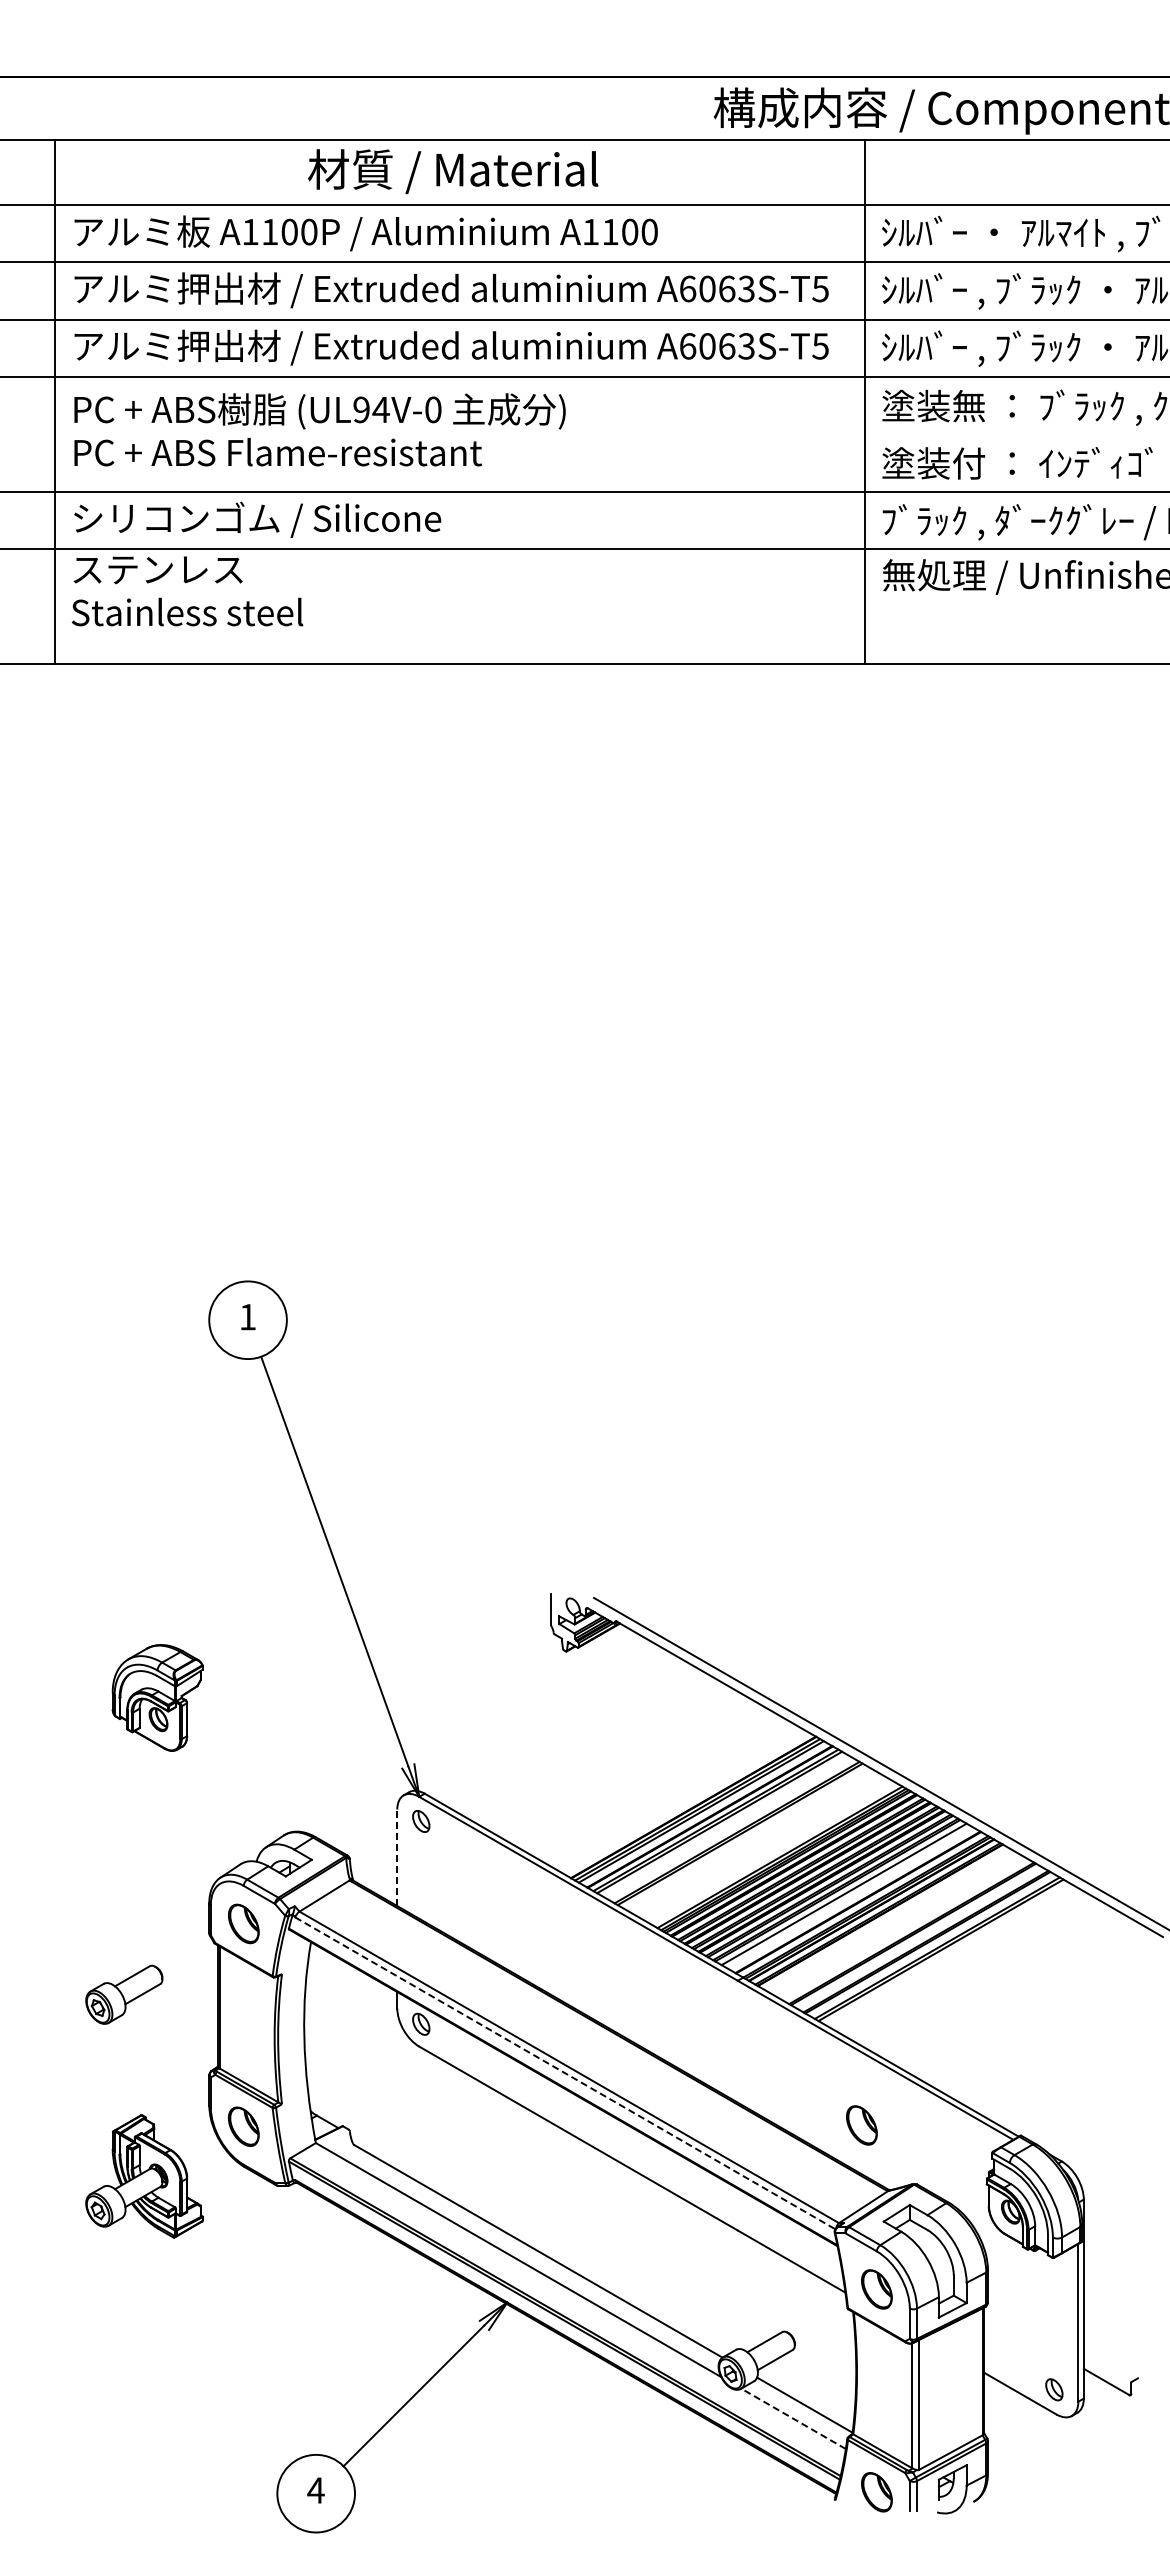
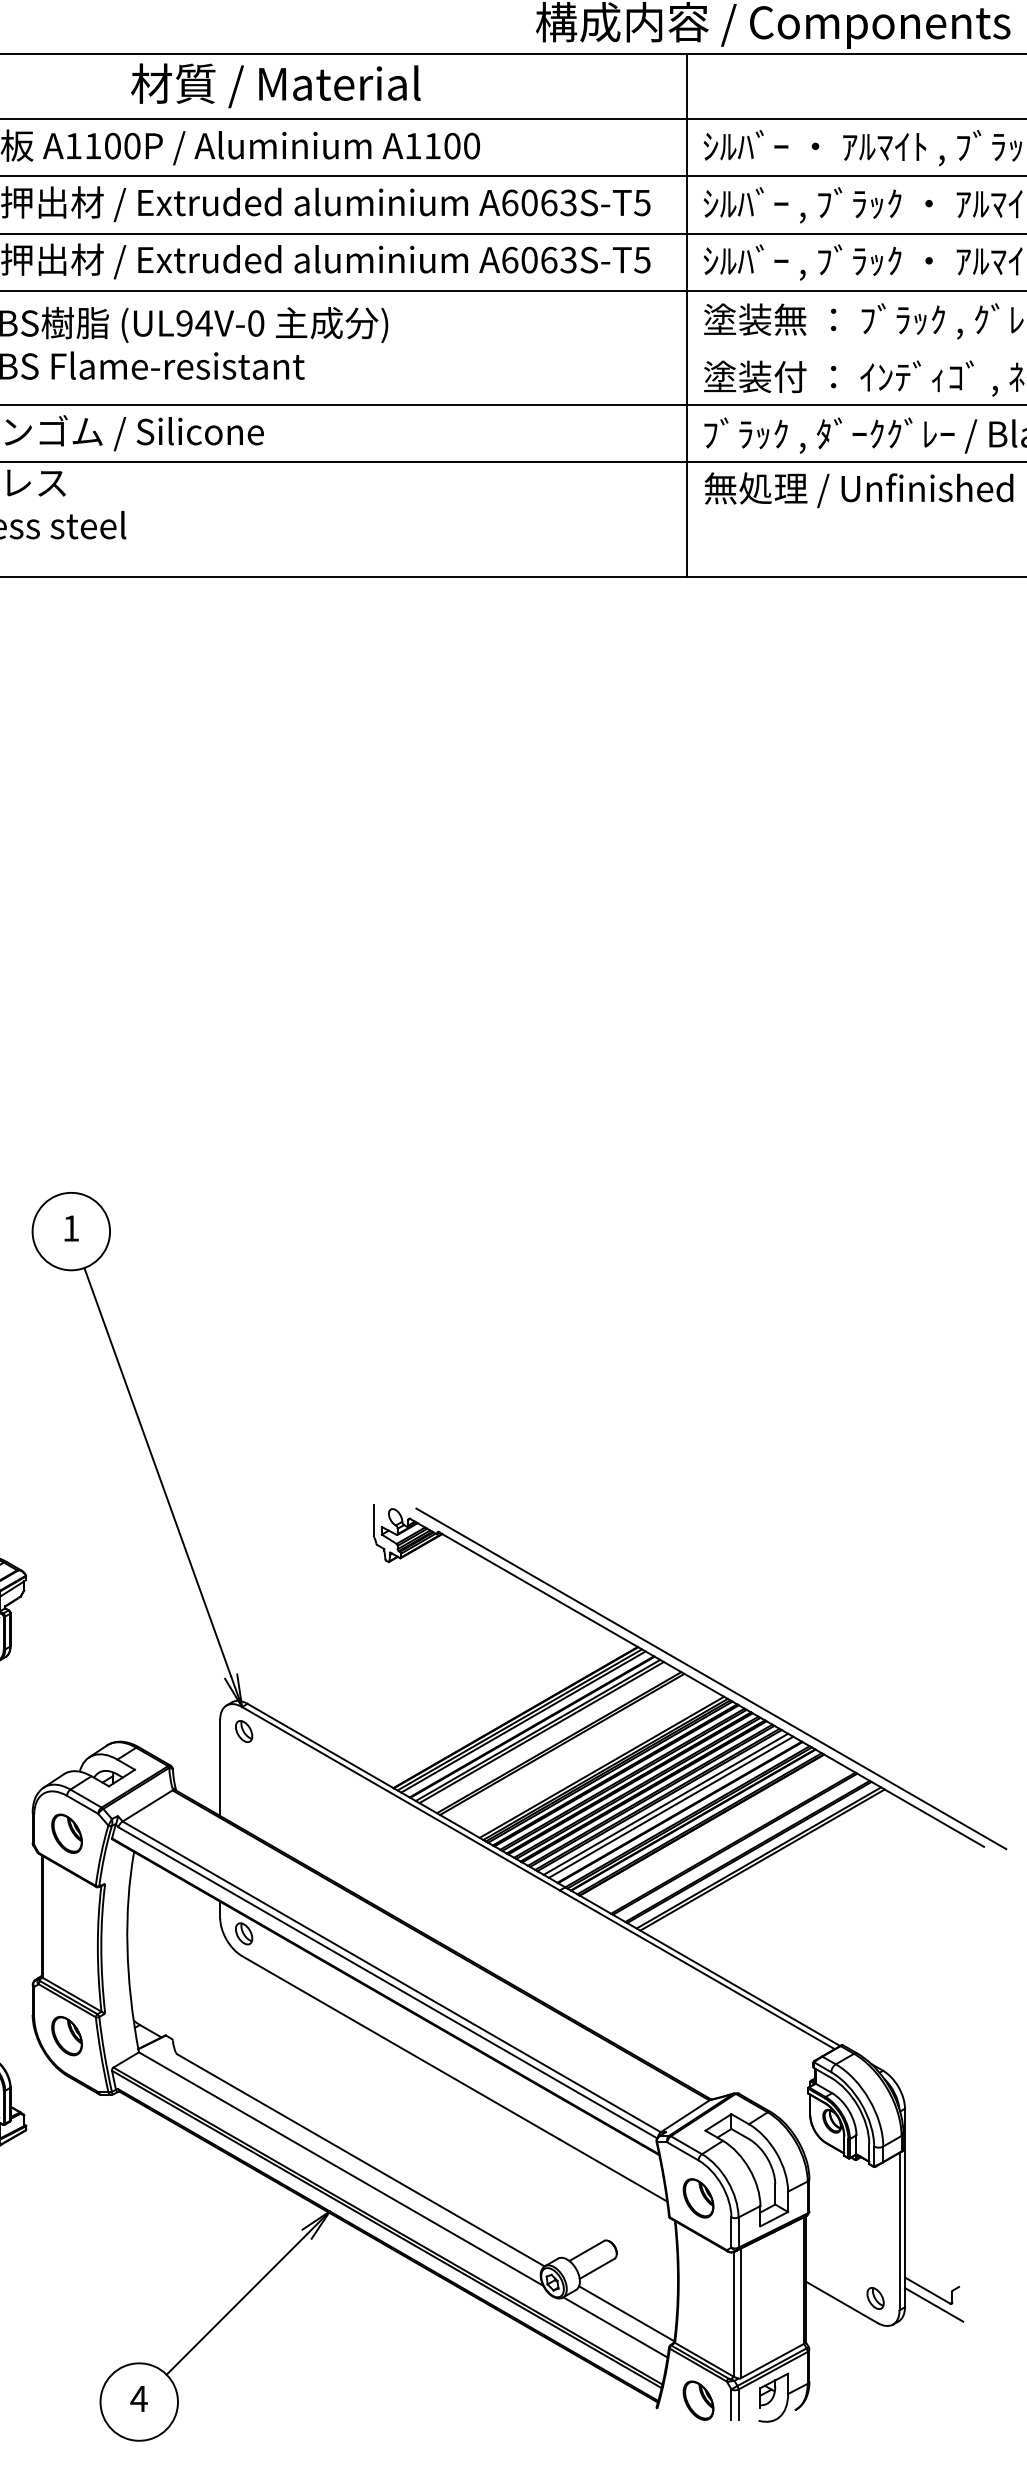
line: (397, 1857) -> (220, 1767), dashed -> solid
line: (848, 1897) -> (670, 1807), added
line: (565, 2073) -> (387, 1982), dashed -> solid
part: (861, 2125) -> (683, 2034), removed
line: (1112, 2396) -> (933, 2305), added
line: (793, 2418) -> (615, 2327), dashed -> solid

